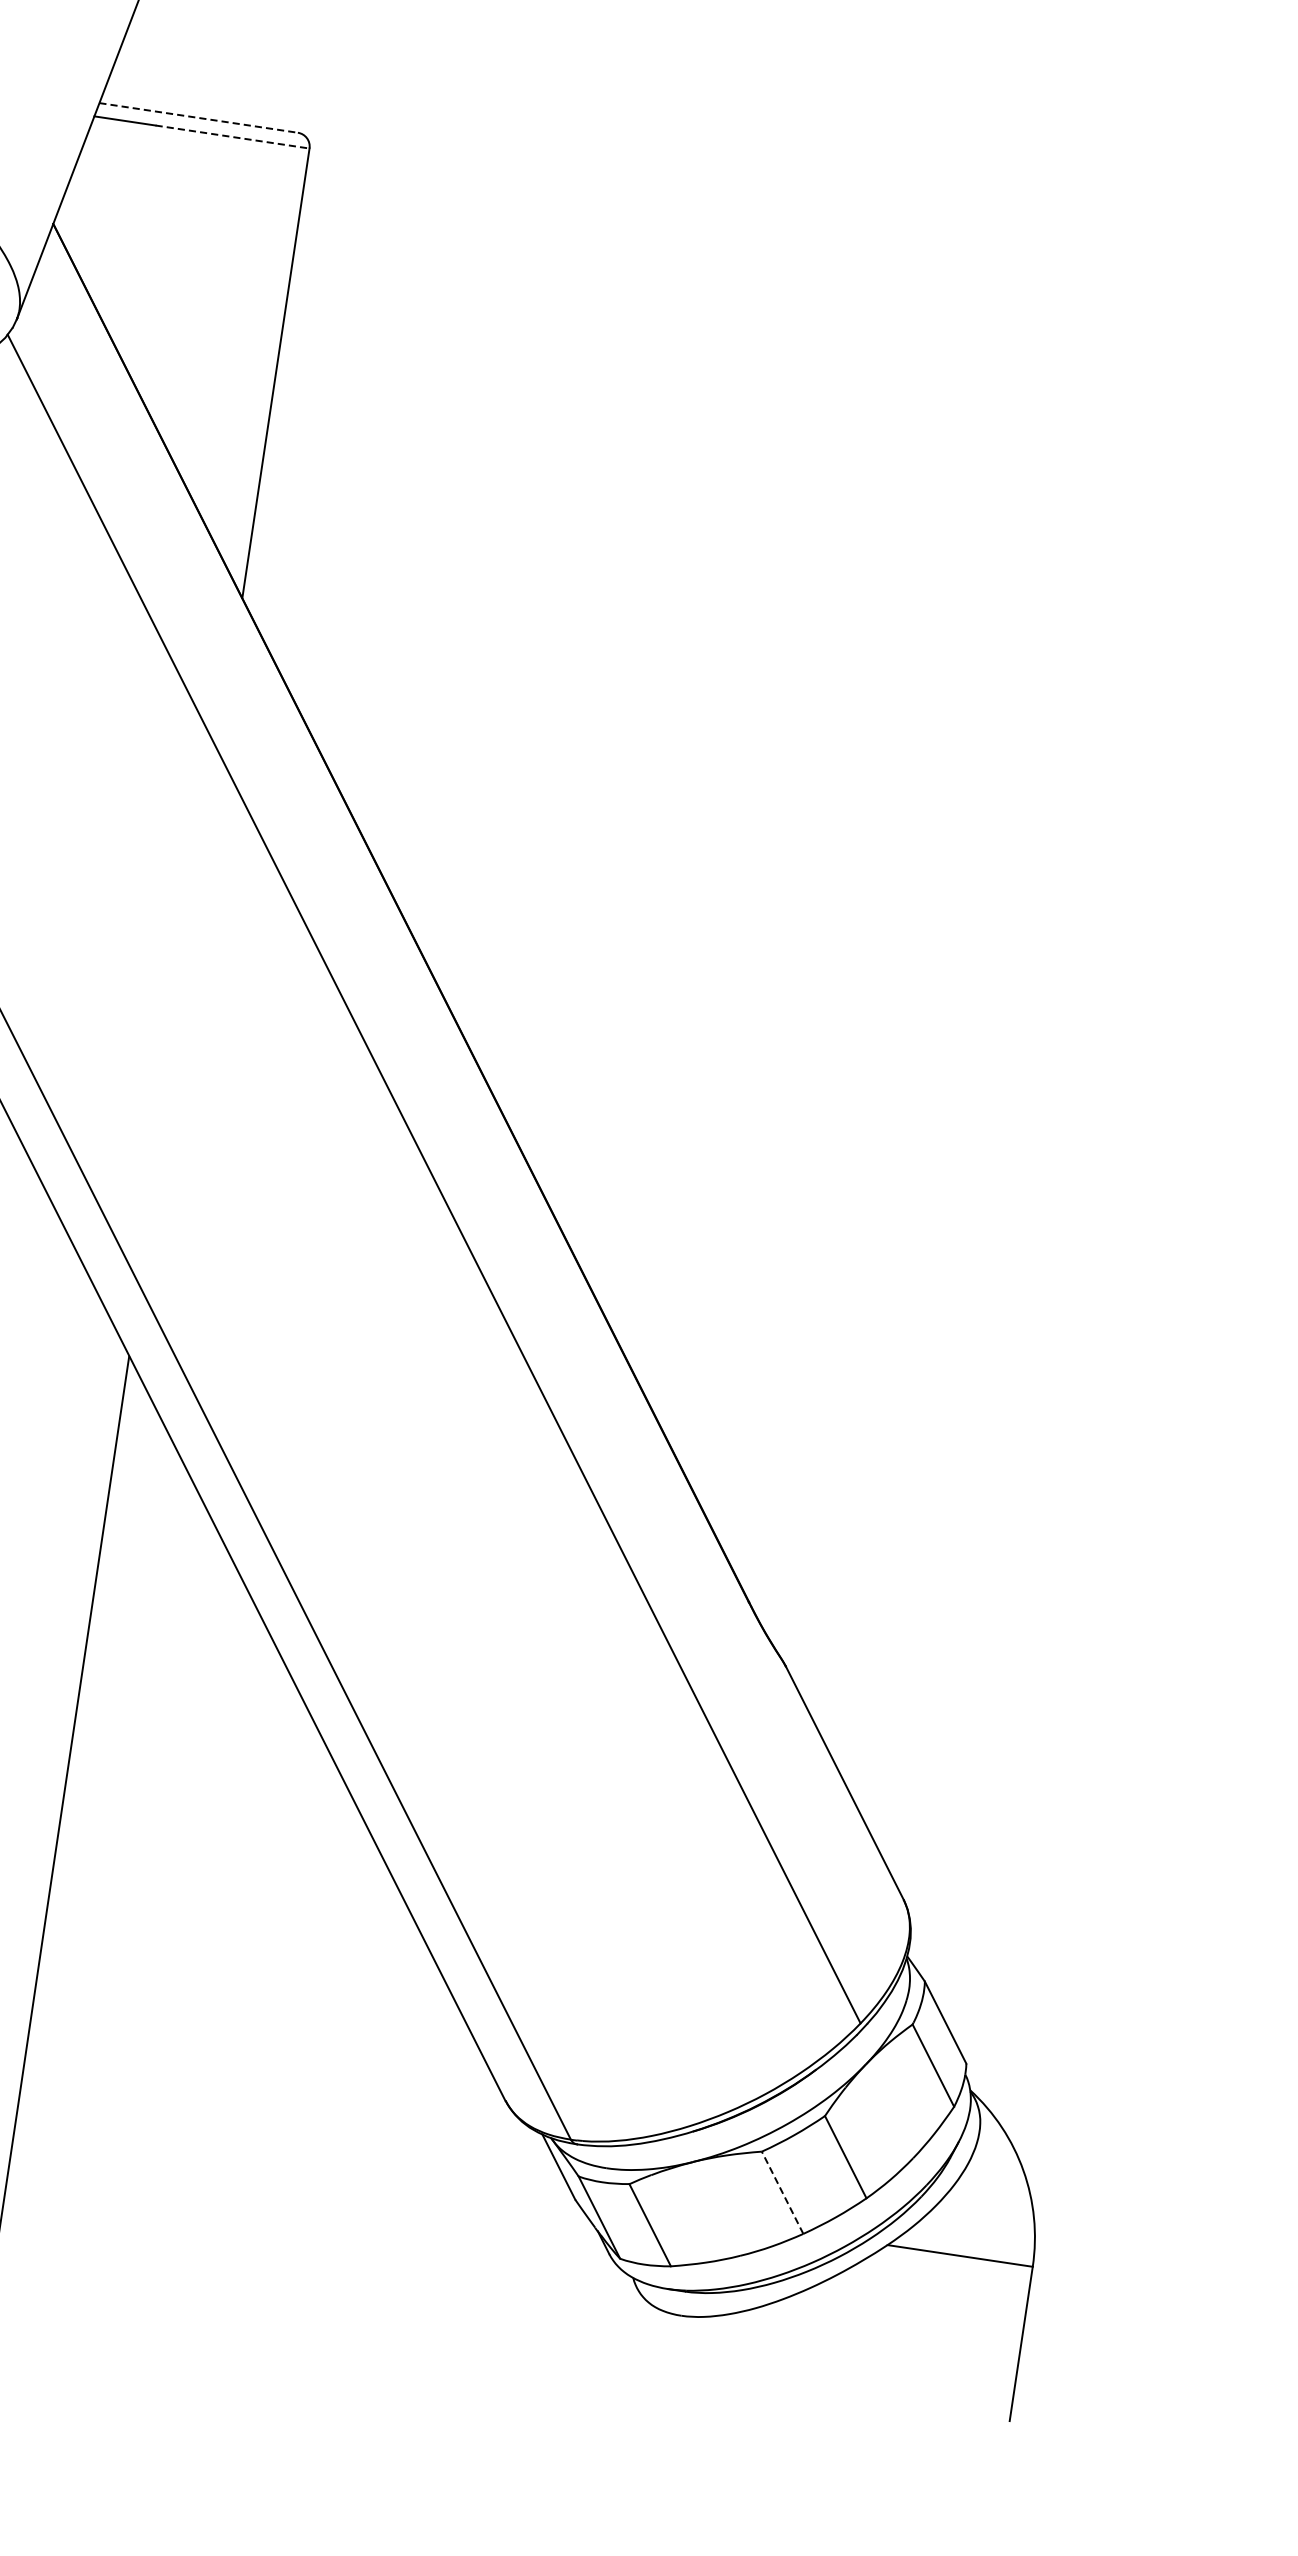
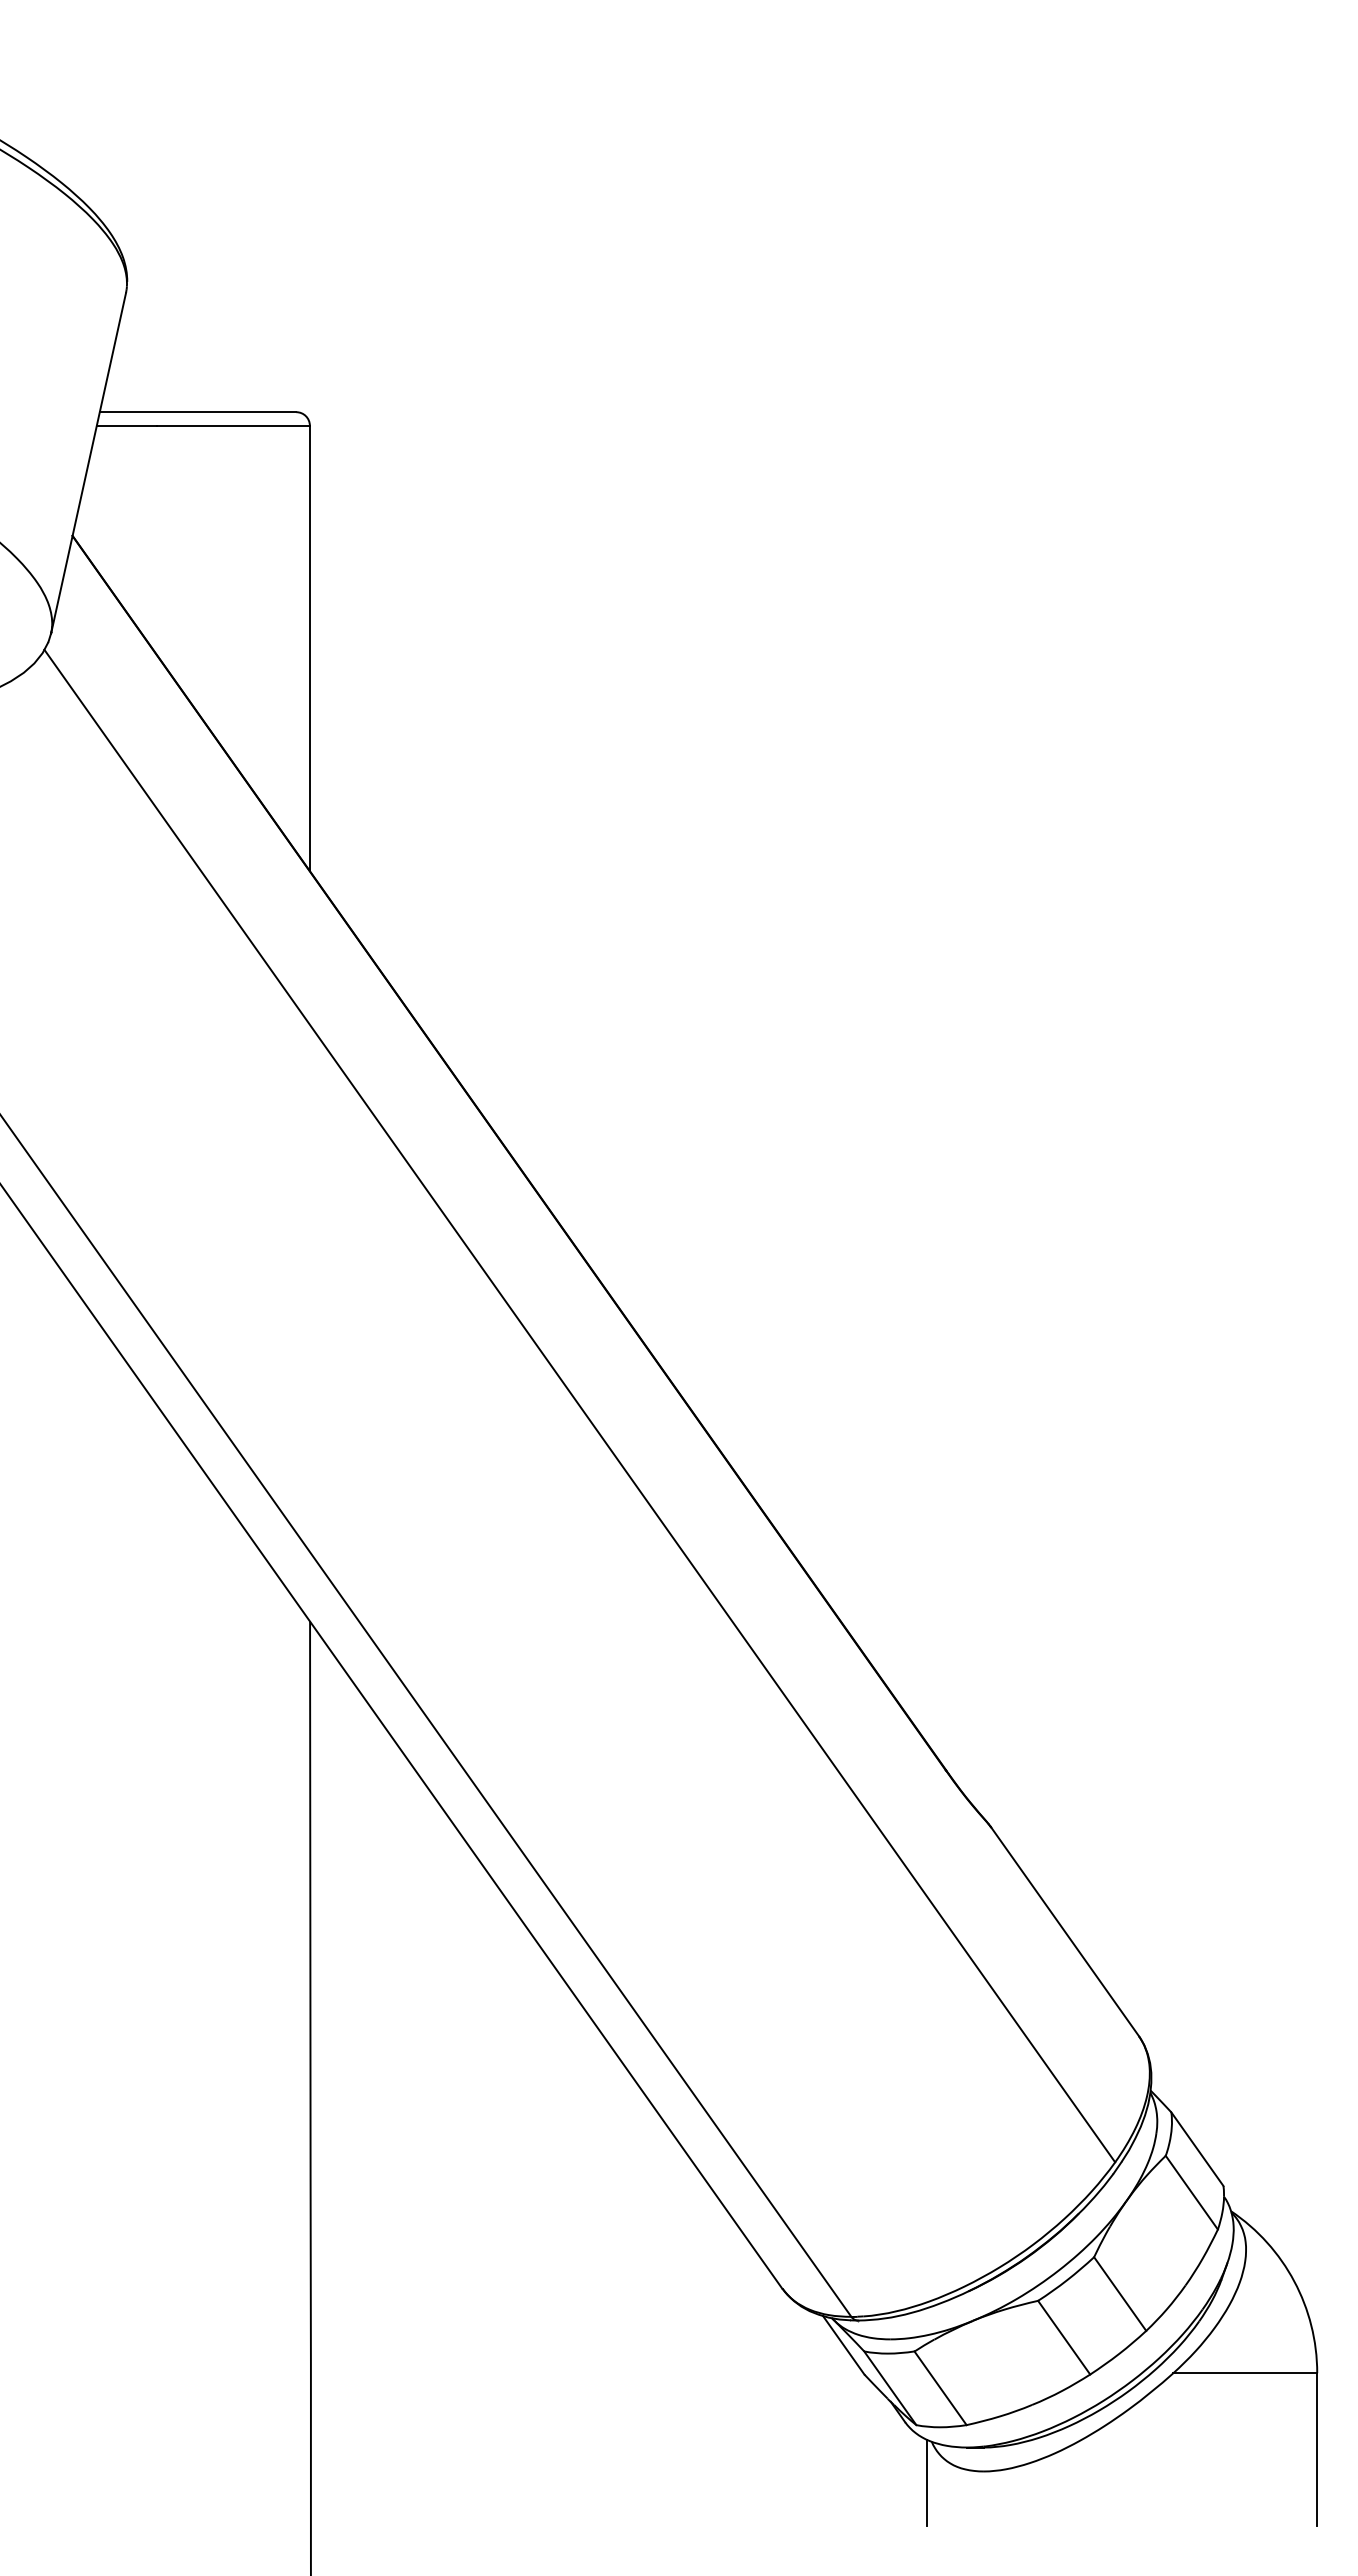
line: (199, 118) -> (198, 412), dashed -> solid
line: (233, 136) -> (234, 425), dashed -> solid
line: (781, 2192) -> (1063, 2337), dashed -> solid
line: (621, 2318) -> (926, 2482), added

